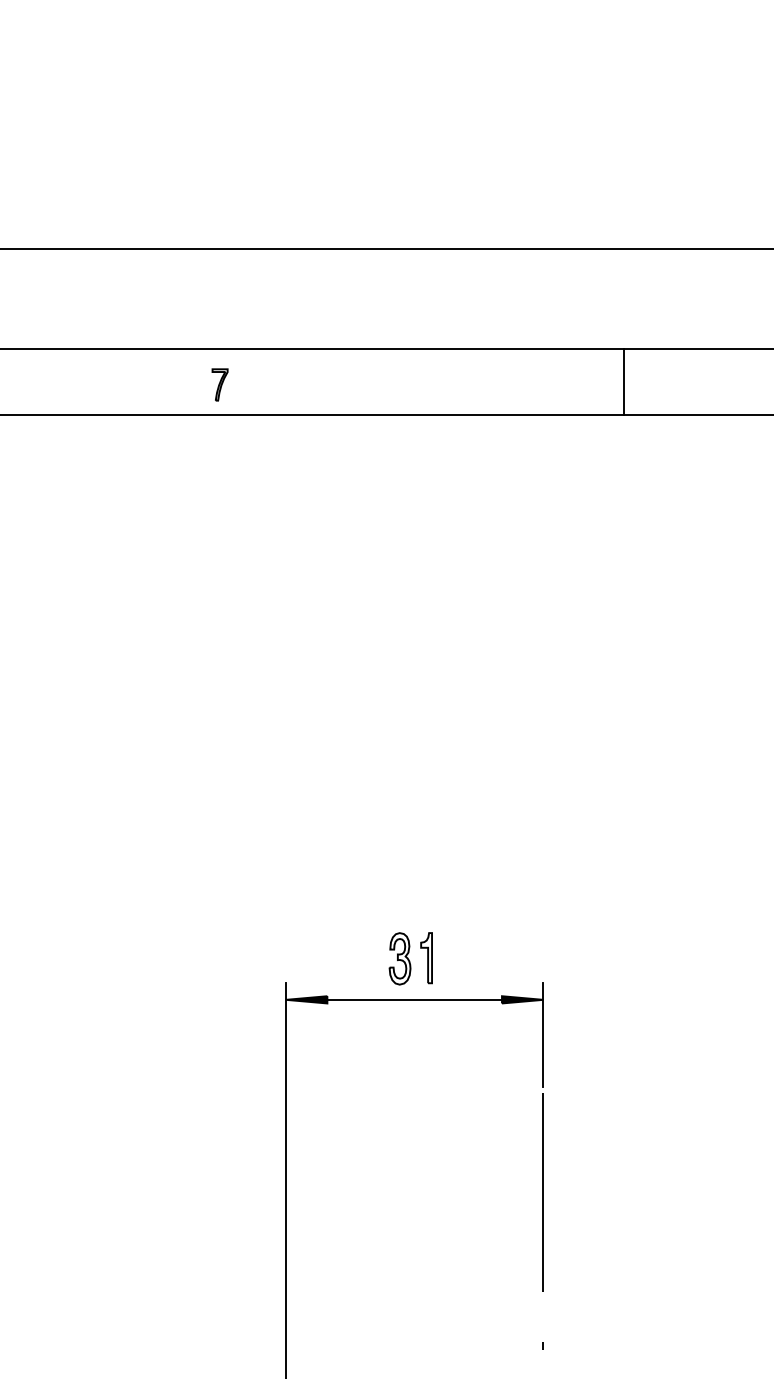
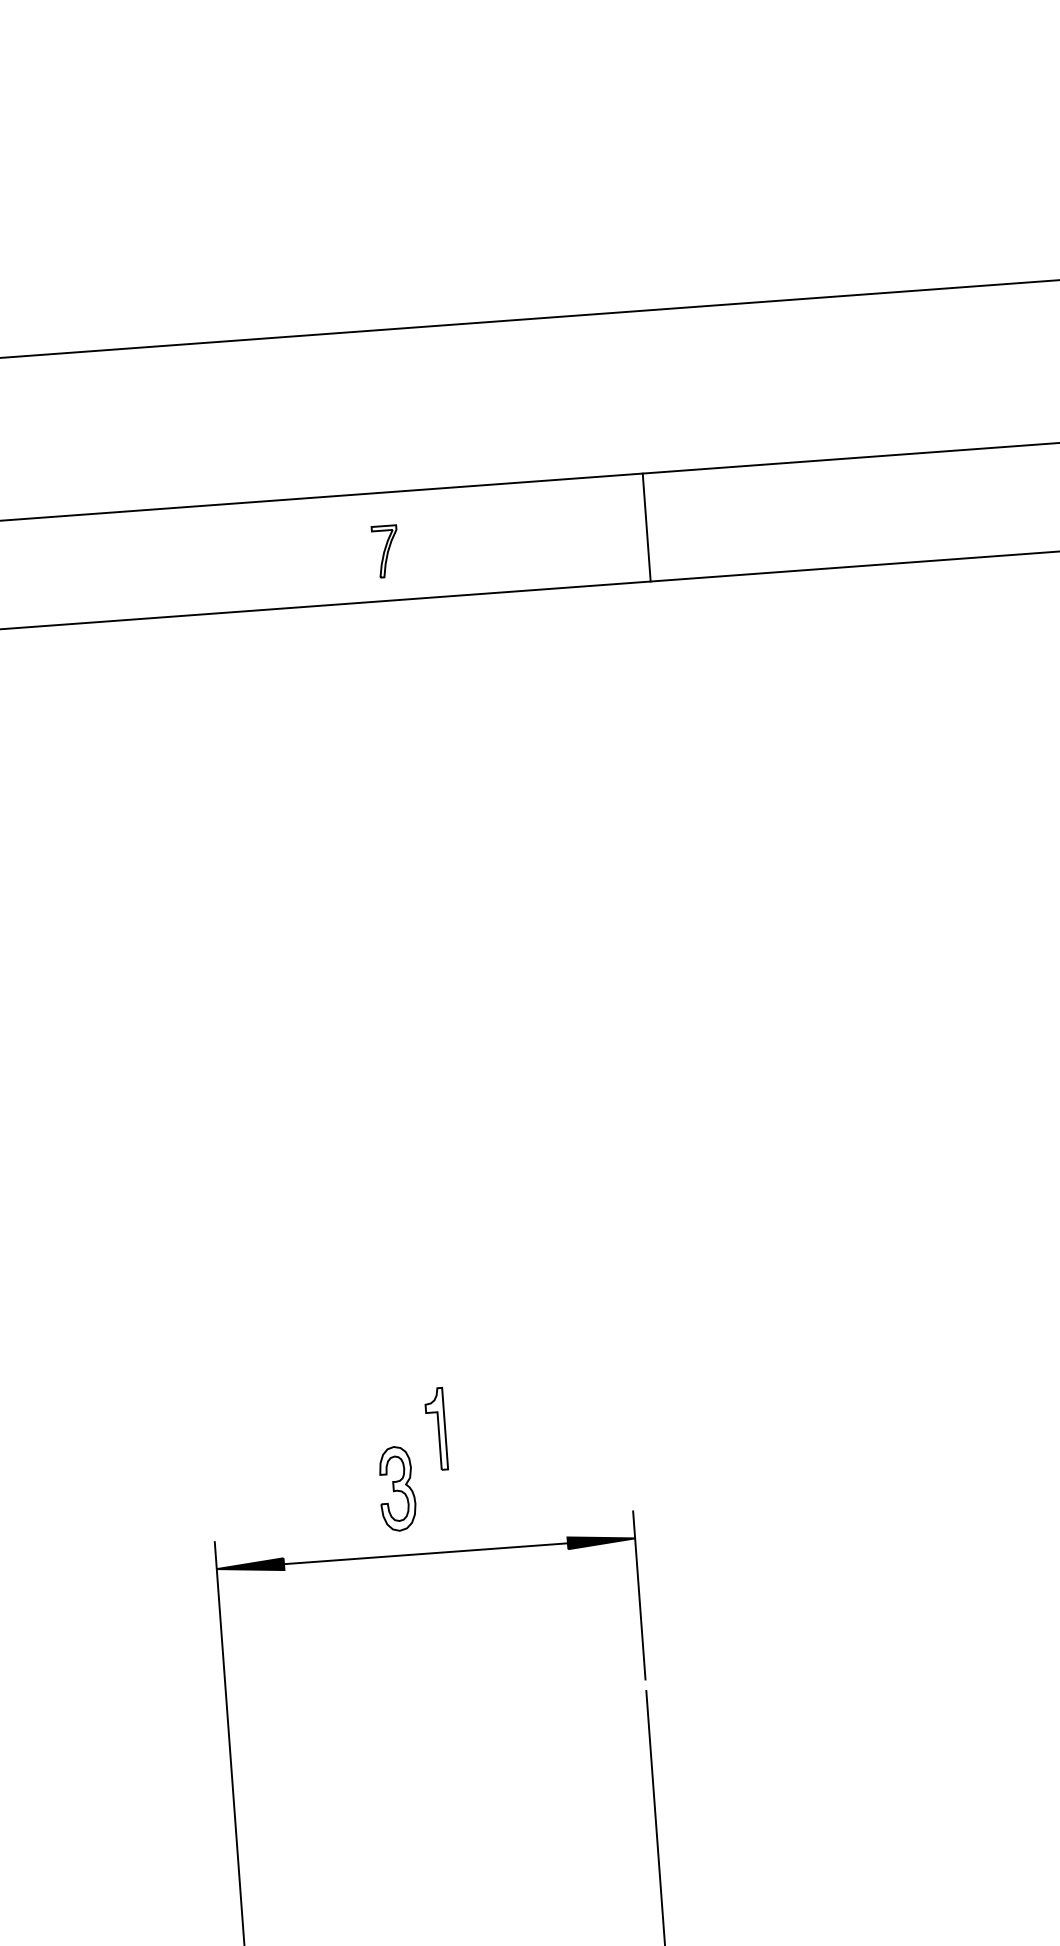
line: (623, 381) -> (646, 526), moved
part: (219, 384) -> (384, 550), moved
part: (426, 958) -> (436, 1429), moved

